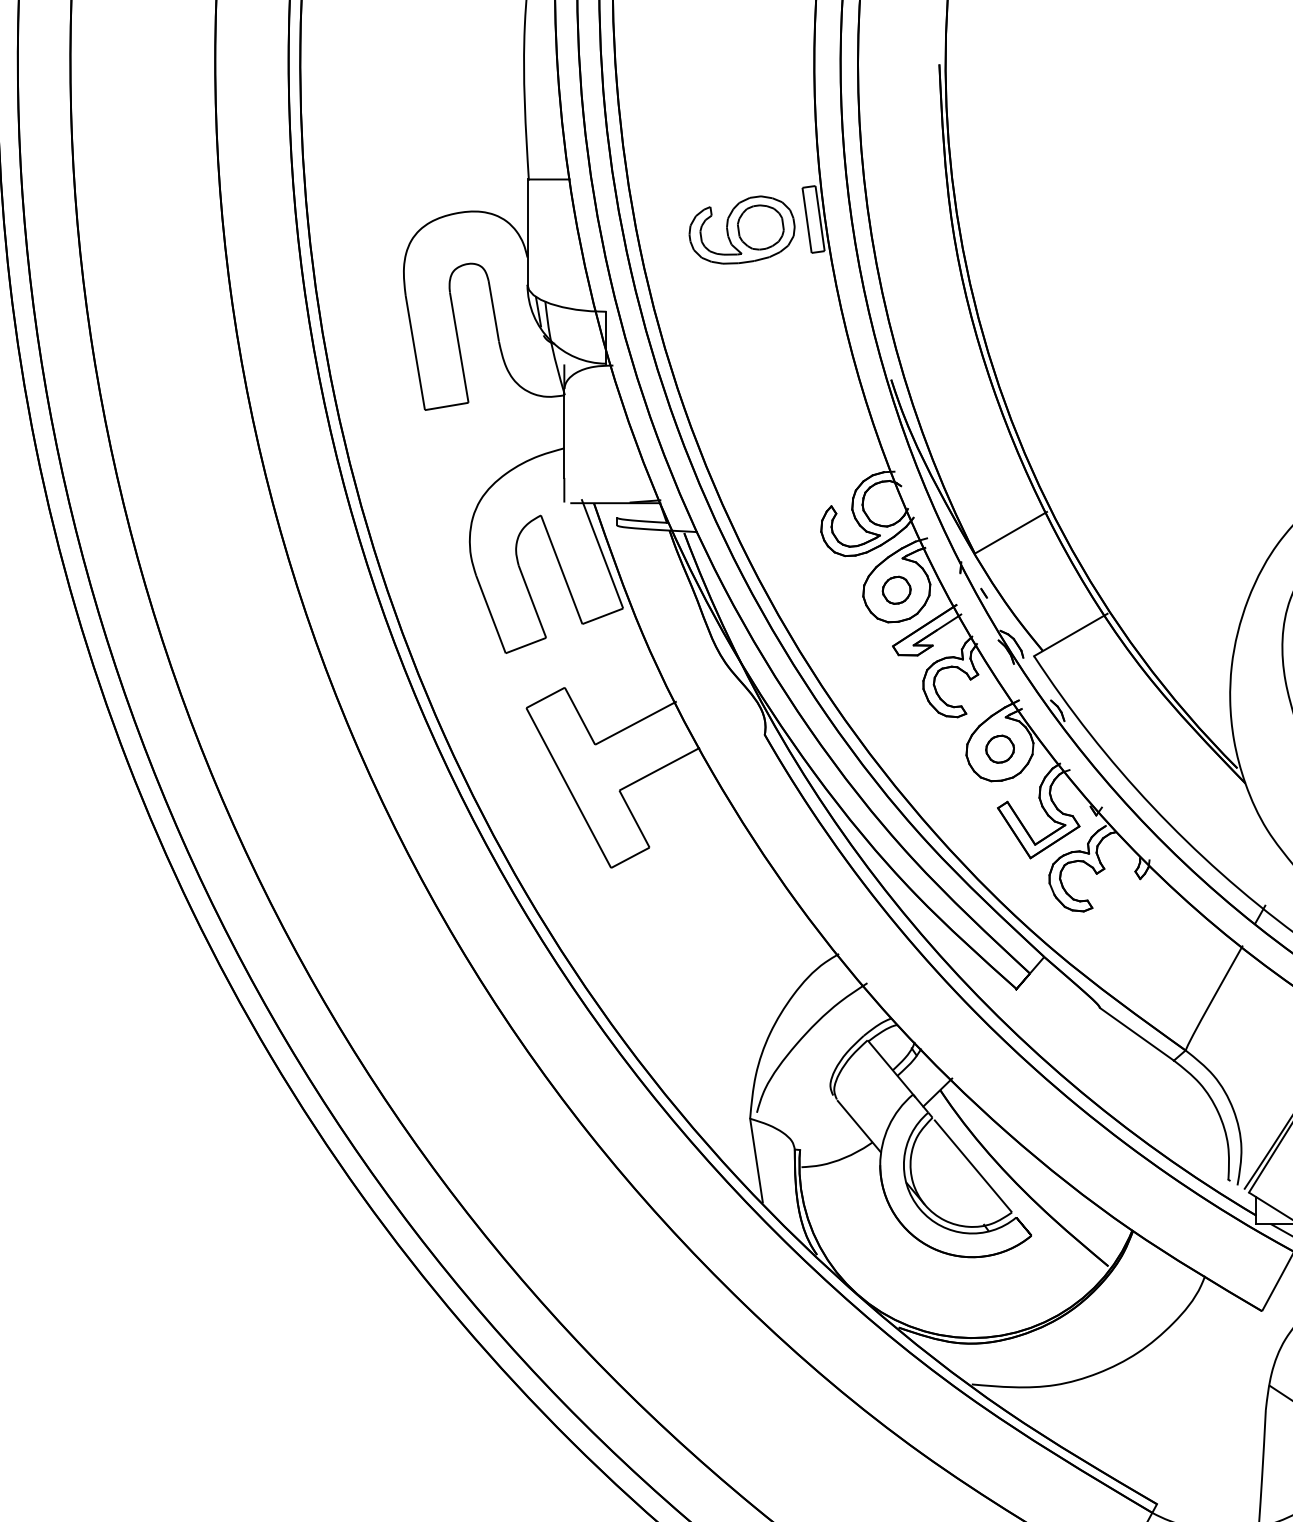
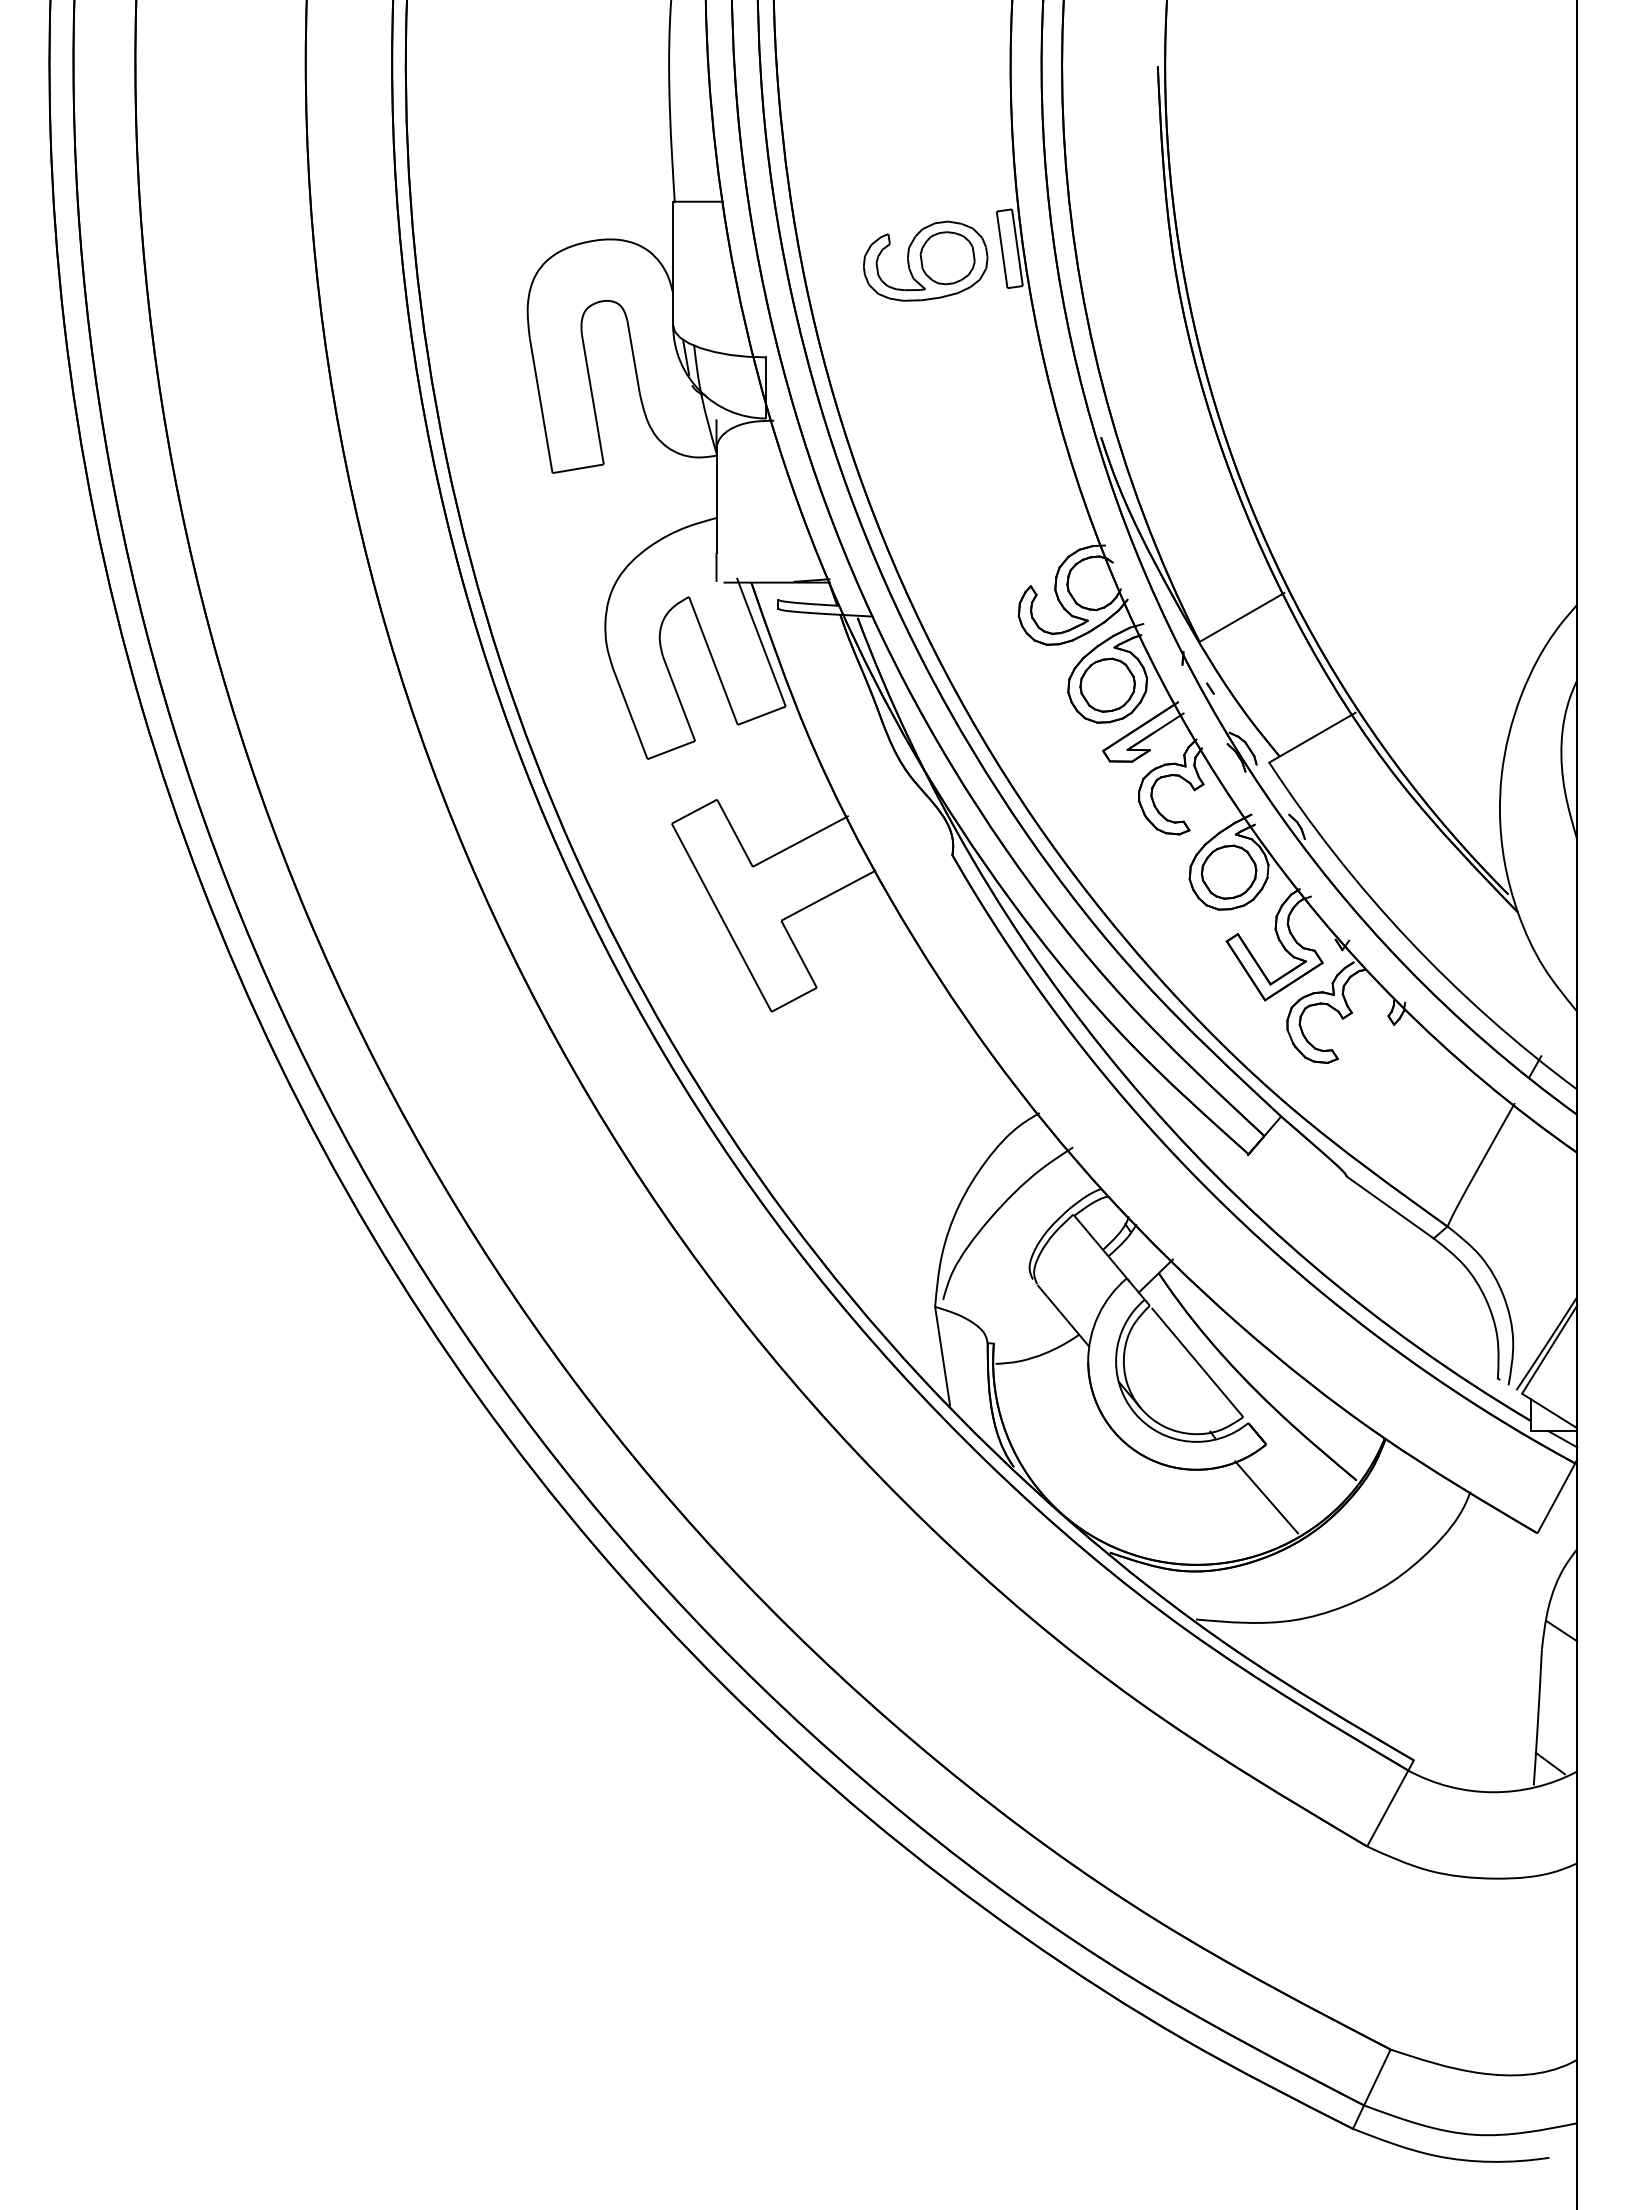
part: (896, 589) -> (1107, 684), size x1.67
part: (1000, 748) -> (1229, 871), size x1.67
line: (1031, 1280) -> (1266, 1497), added
line: (1272, 1506) -> (1549, 1763), added

